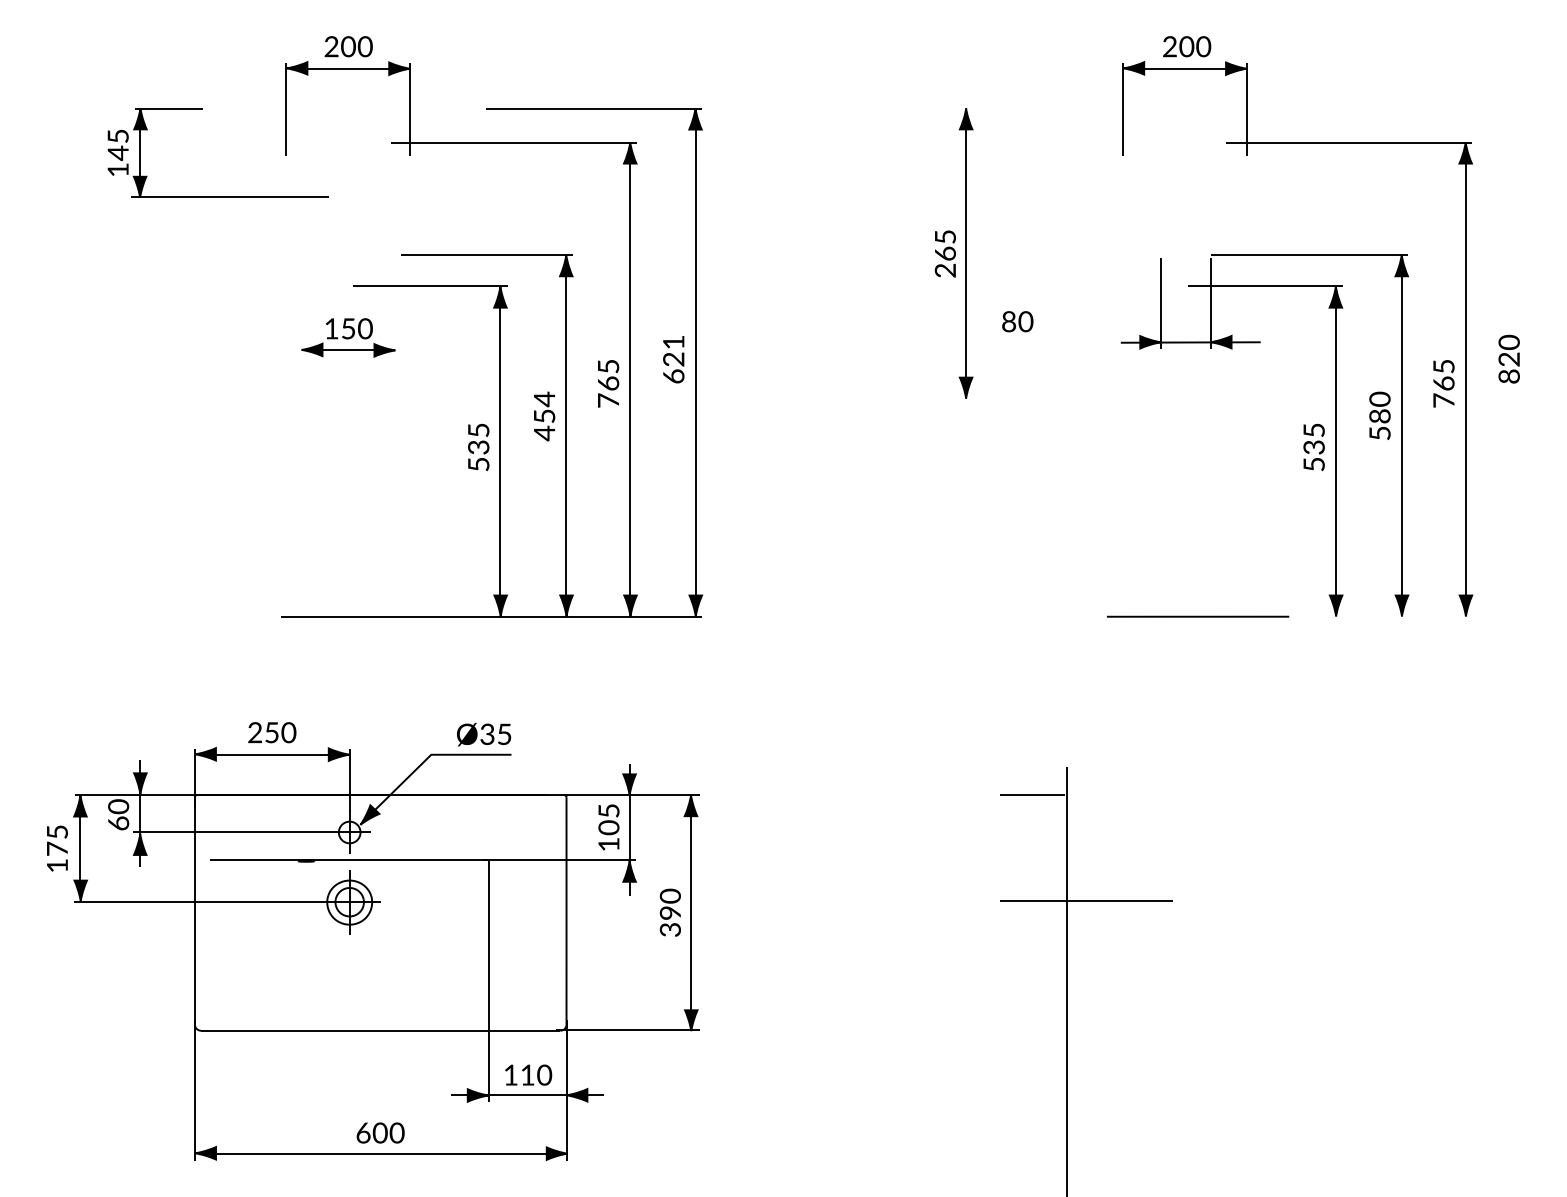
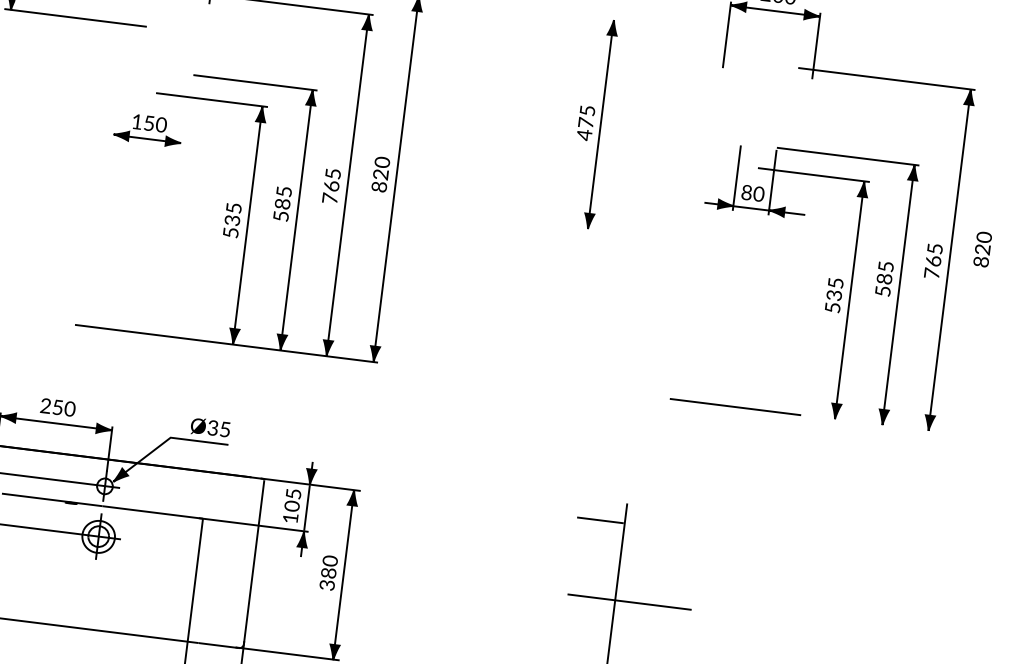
text: (944, 262) -> (584, 129), 265 -> 475
text: (1017, 321) -> (752, 193), moved
text: (673, 358) -> (380, 173), 621 -> 820
text: (1379, 398) -> (885, 266), 580 -> 585
text: (544, 416) -> (282, 204), 454 -> 585
text: (670, 912) -> (328, 572), 390 -> 380

